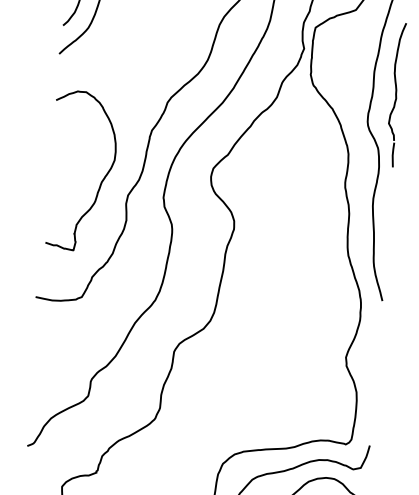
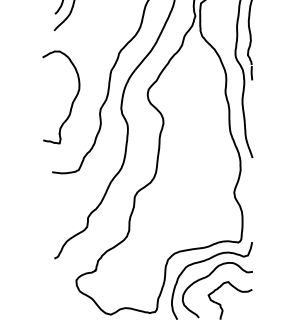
curve: (99, 183) -> (71, 103), moved

